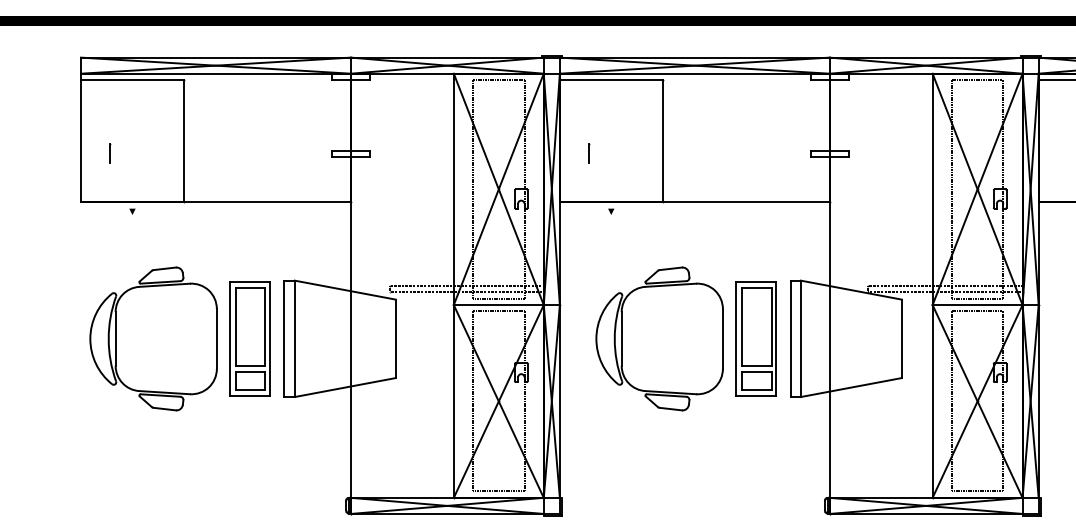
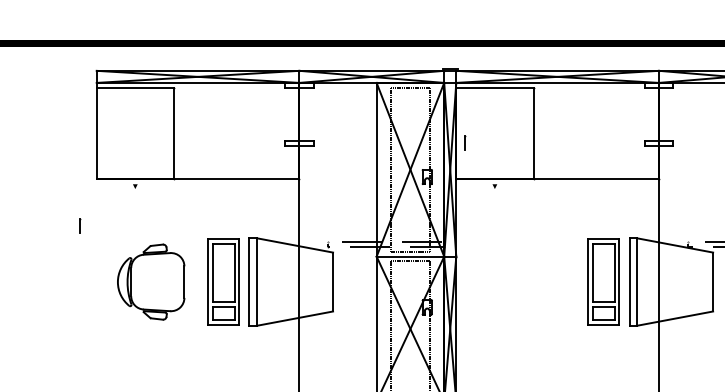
line: (110, 153) -> (80, 226), moved
line: (589, 153) -> (465, 142), moved
part: (153, 338) -> (151, 281), size x0.7
part: (659, 338) -> (531, 281), removed

